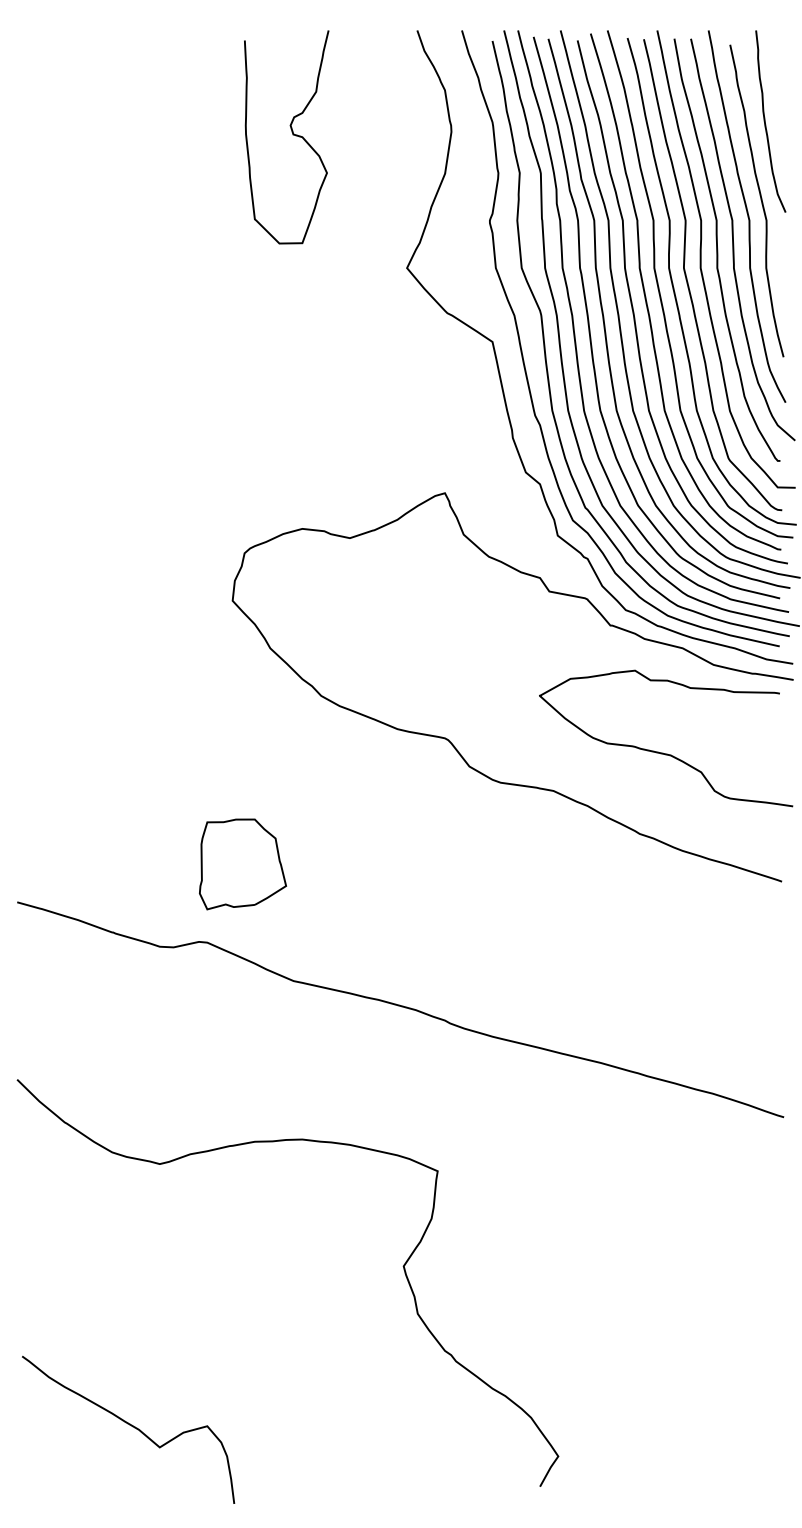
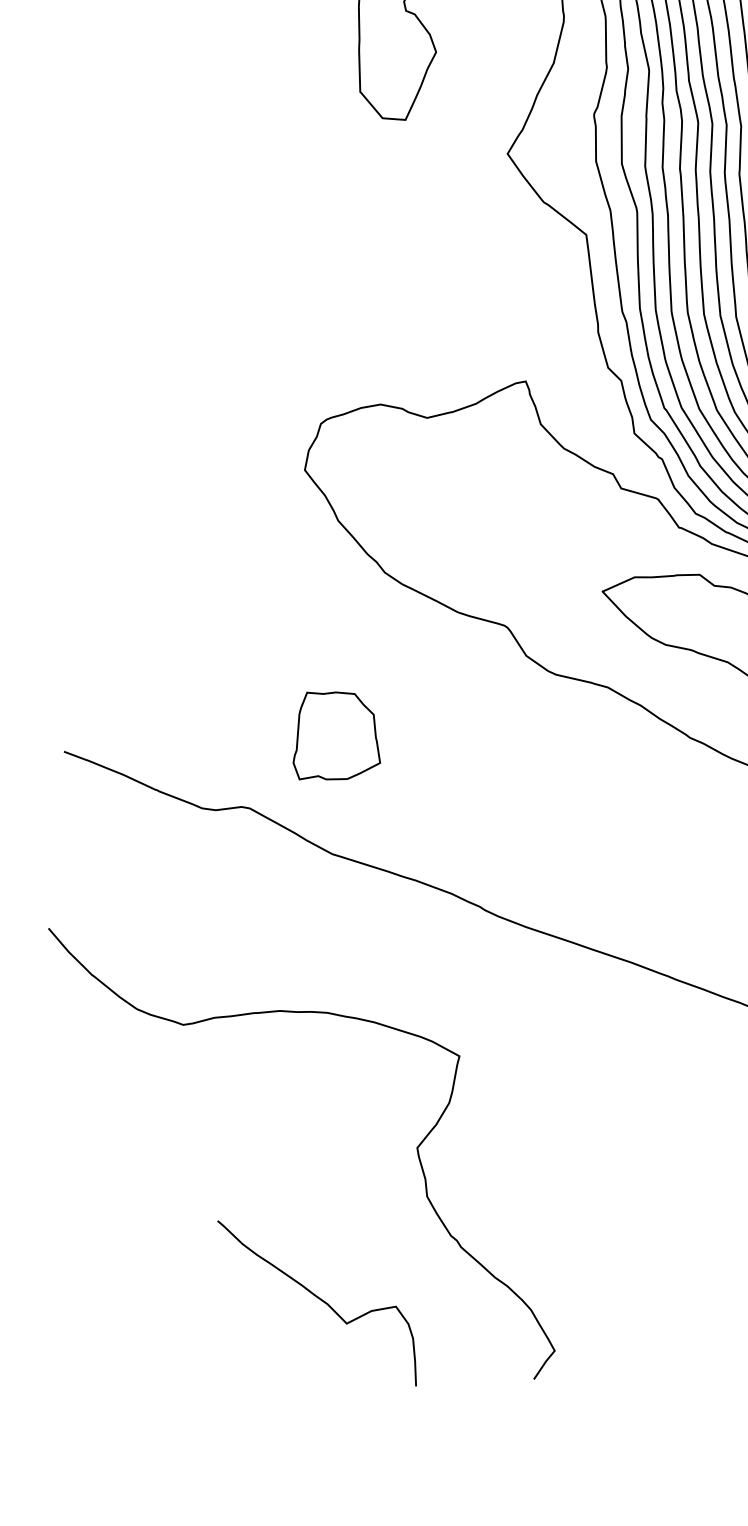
part: (242, 864) -> (338, 737), moved
curve: (129, 1425) -> (318, 1299), moved

